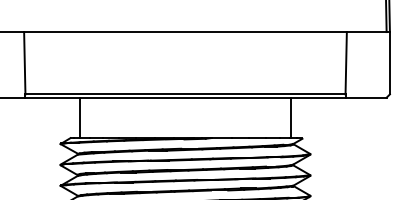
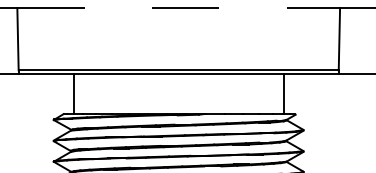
line: (186, 32) -> (179, 8), solid -> dashed

